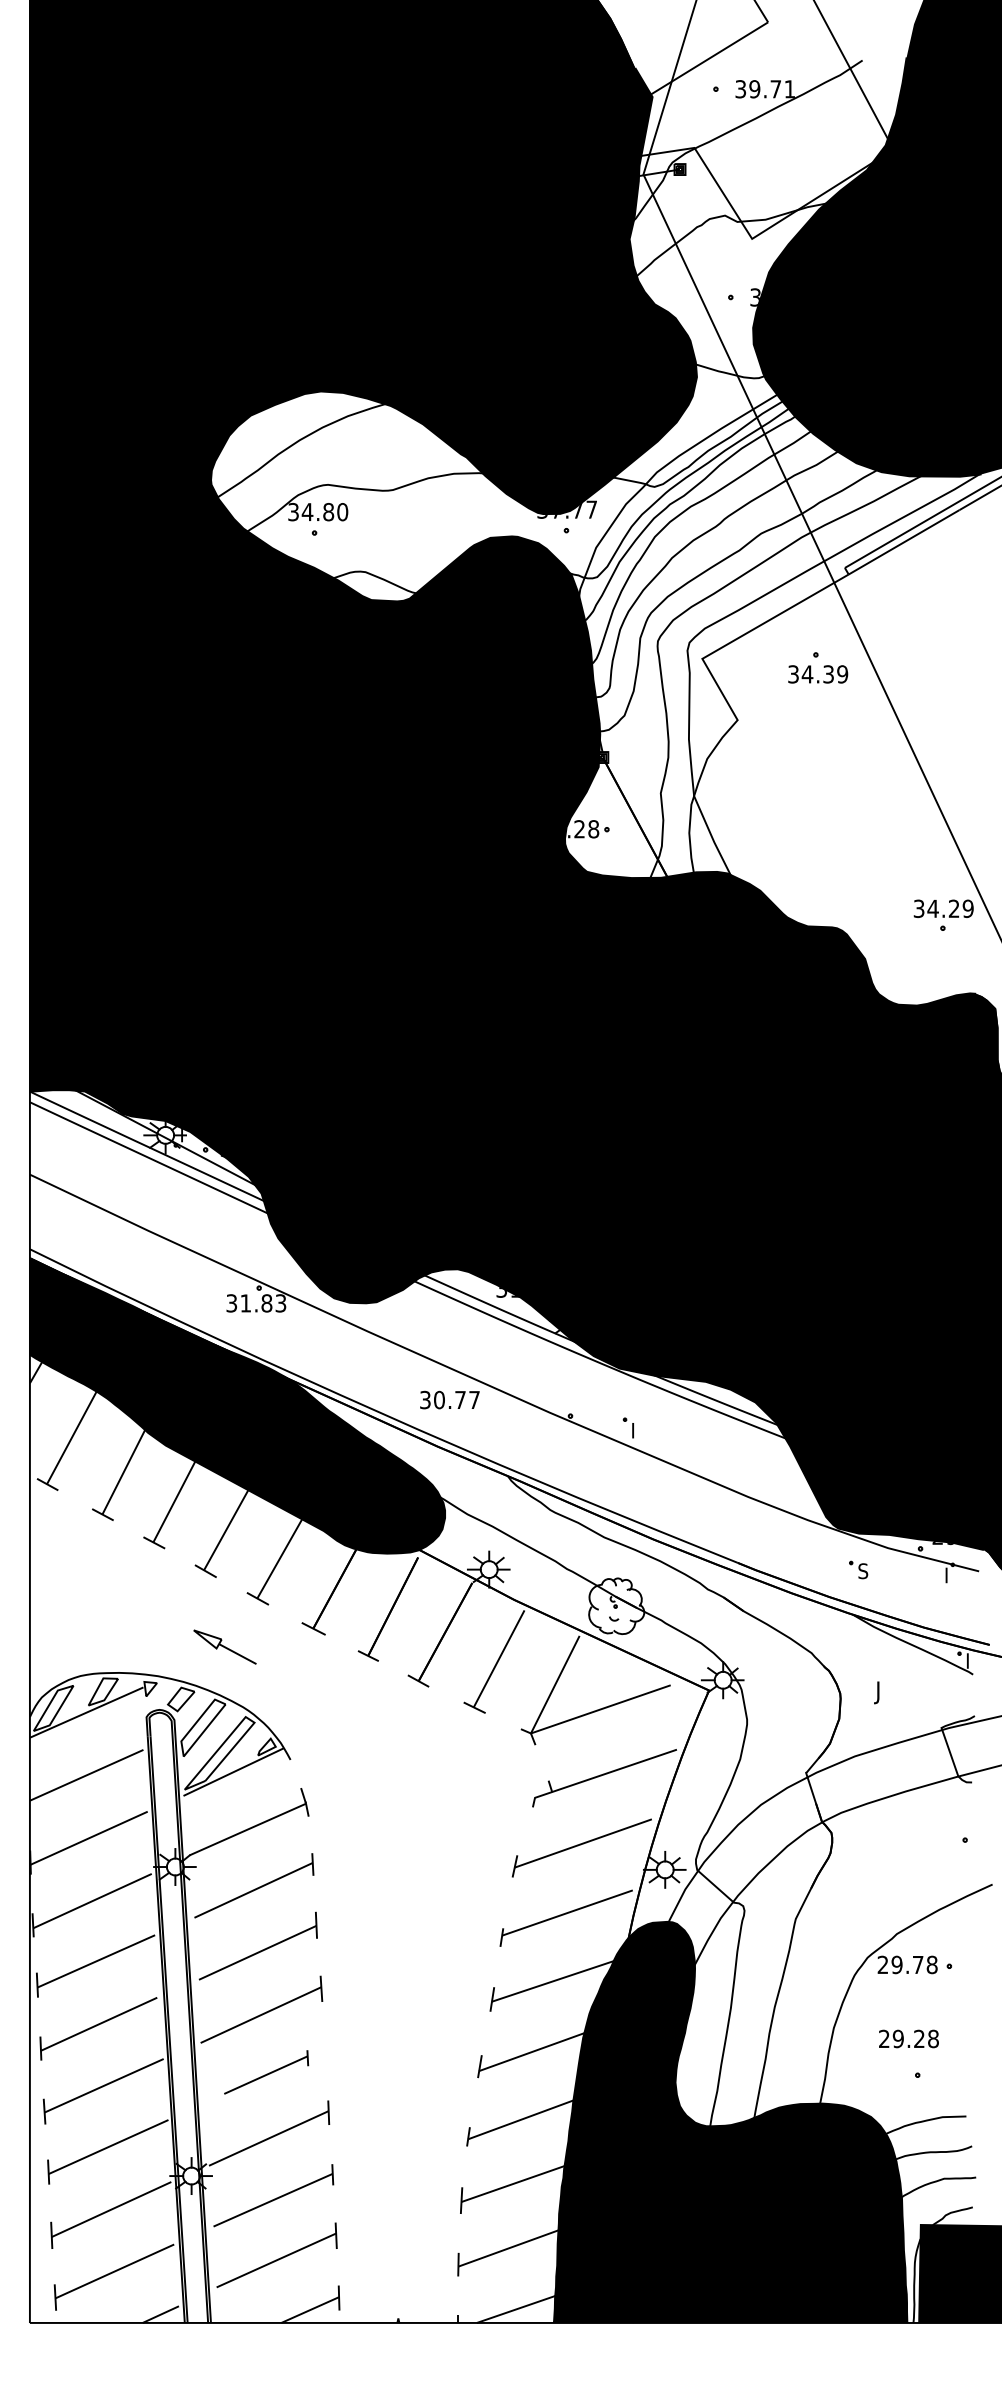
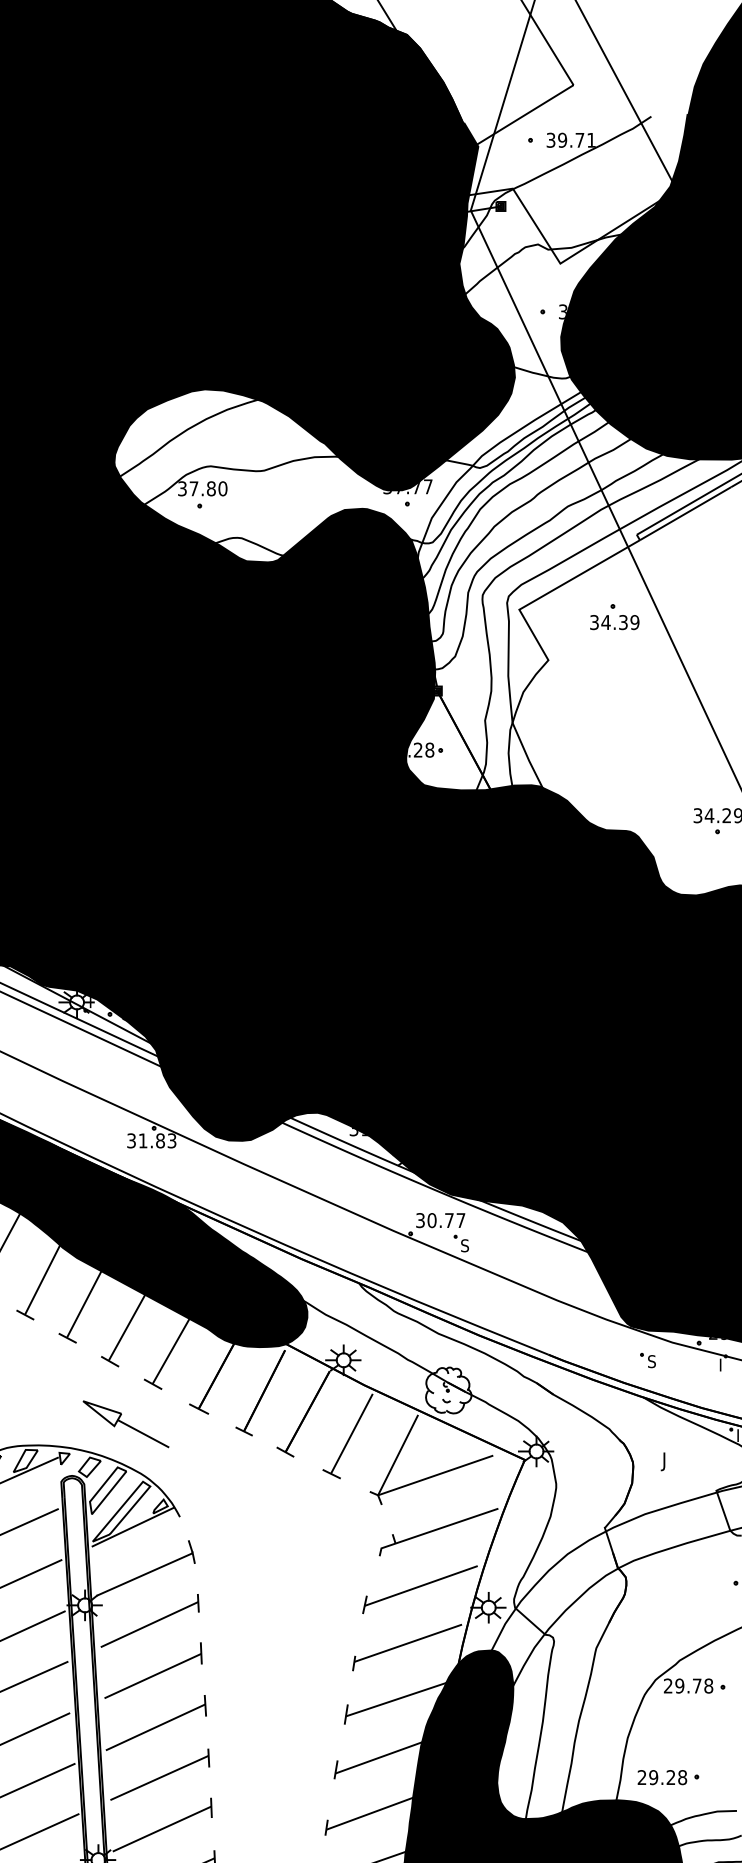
text: (307, 511) -> (193, 488), 34.80 -> 37.80
text: (449, 1399) -> (440, 1220), moved
text: (636, 1430) -> (465, 1245), I -> S
part: (224, 1646) -> (125, 1423), size x1.67
text: (908, 2038) -> (662, 1777), moved
part: (266, 2071) -> (160, 1773), size x1.43

